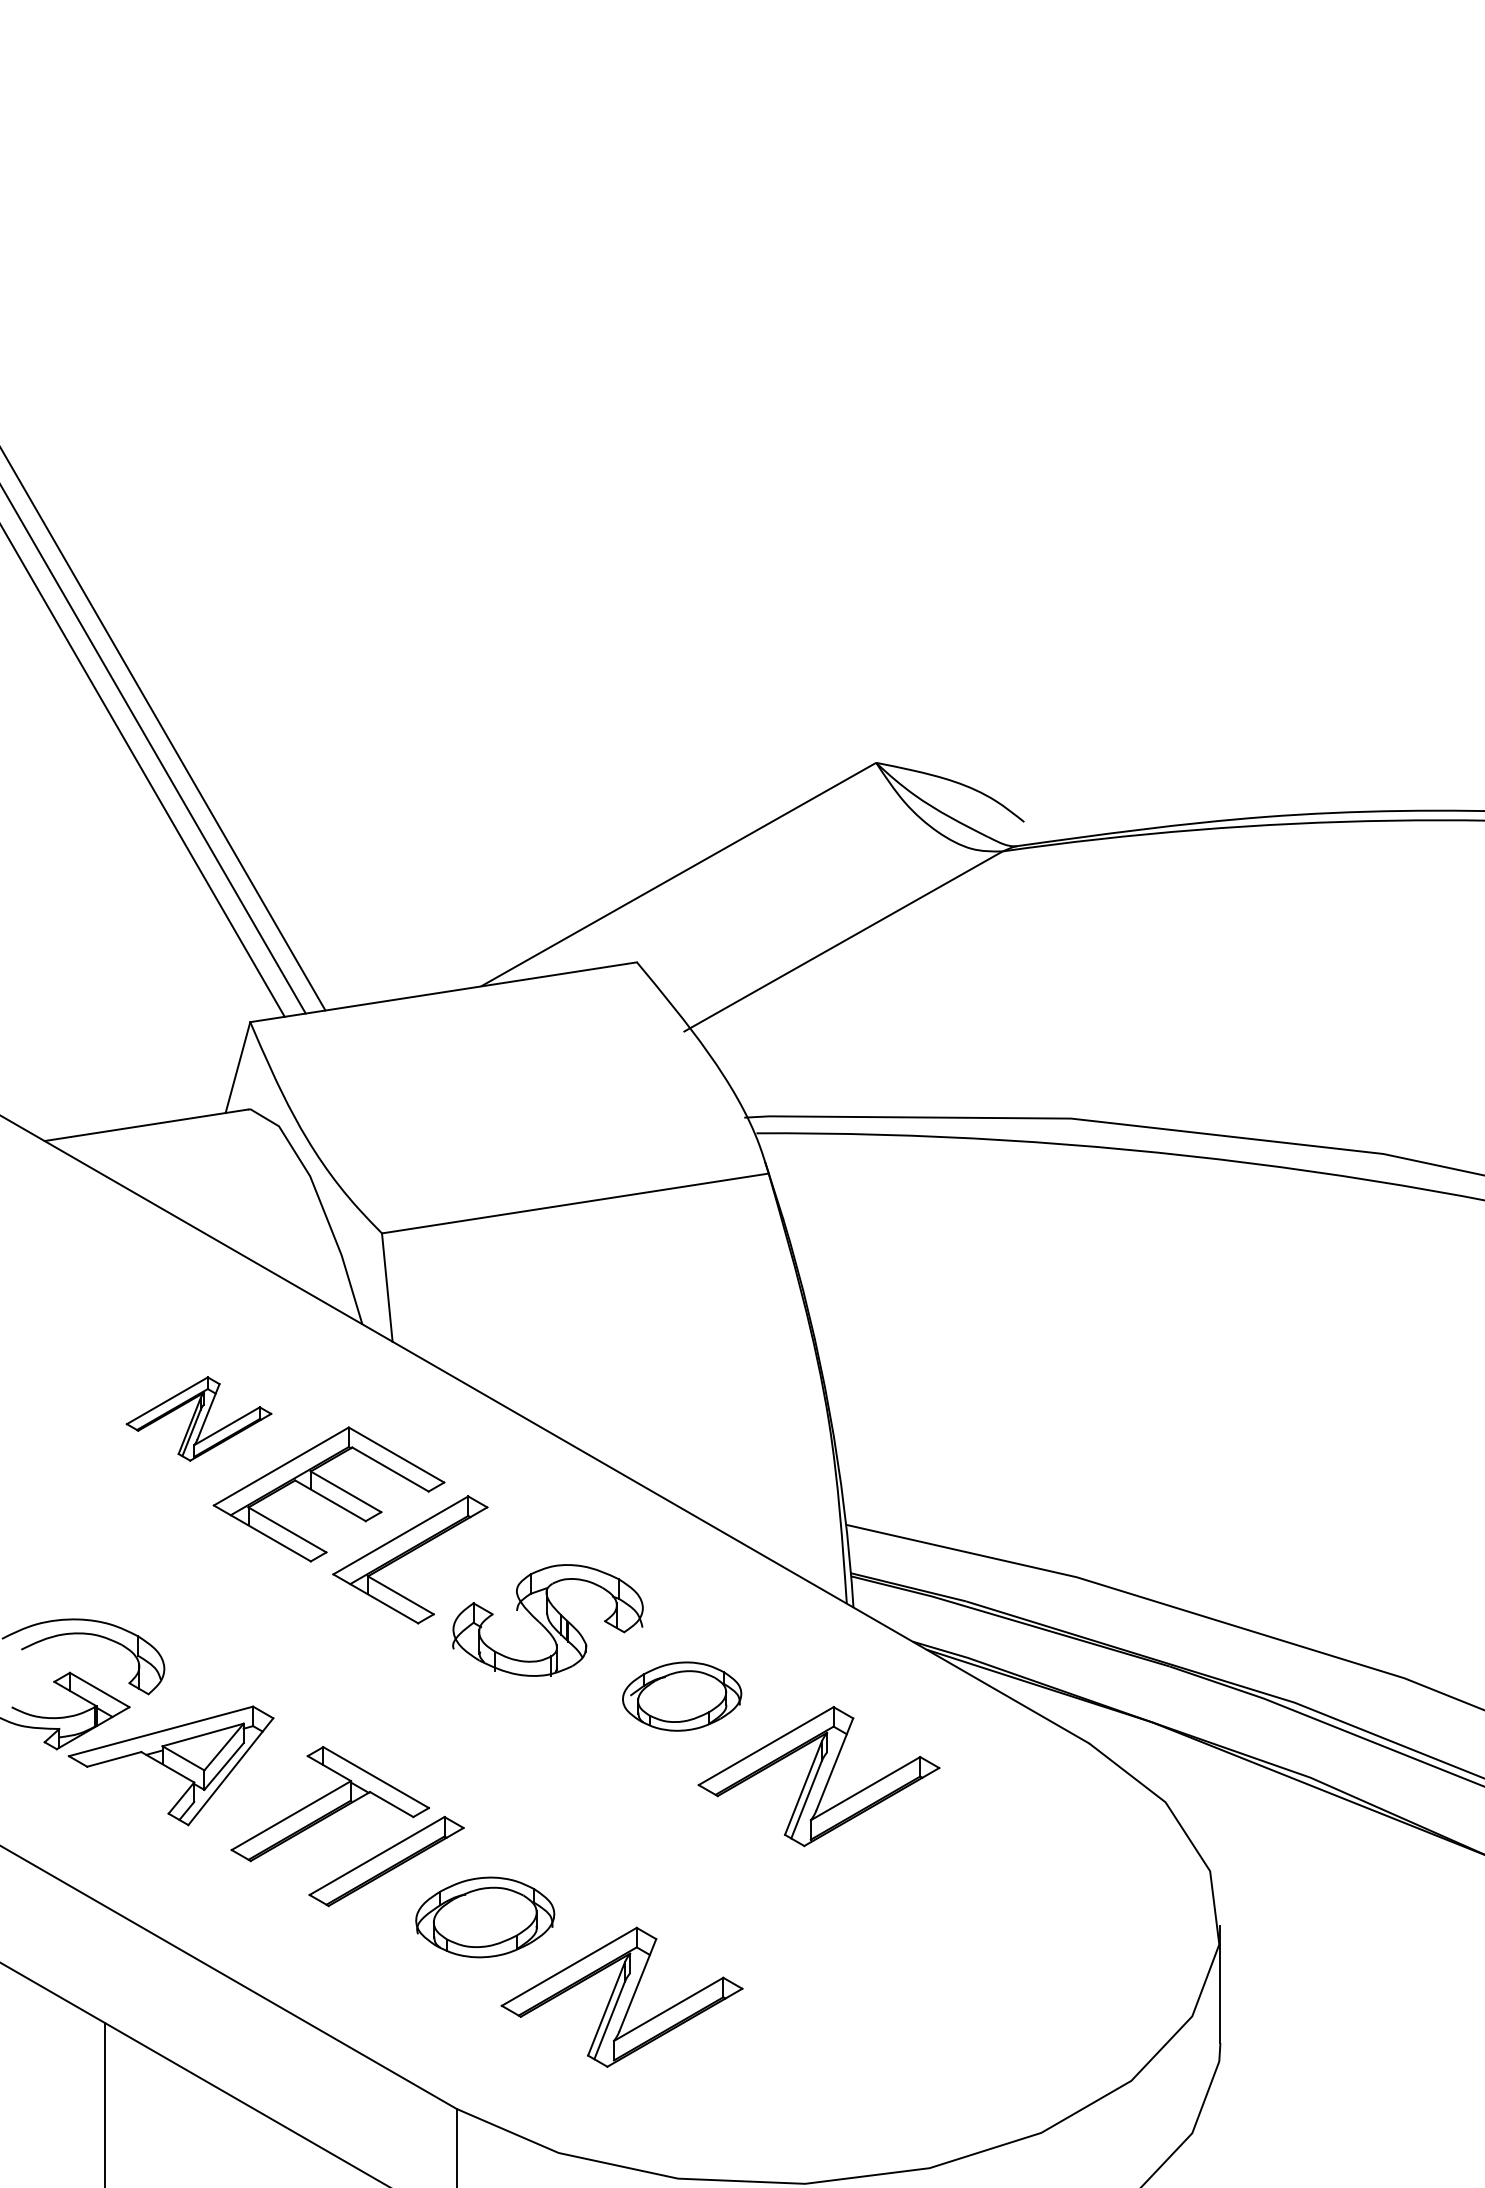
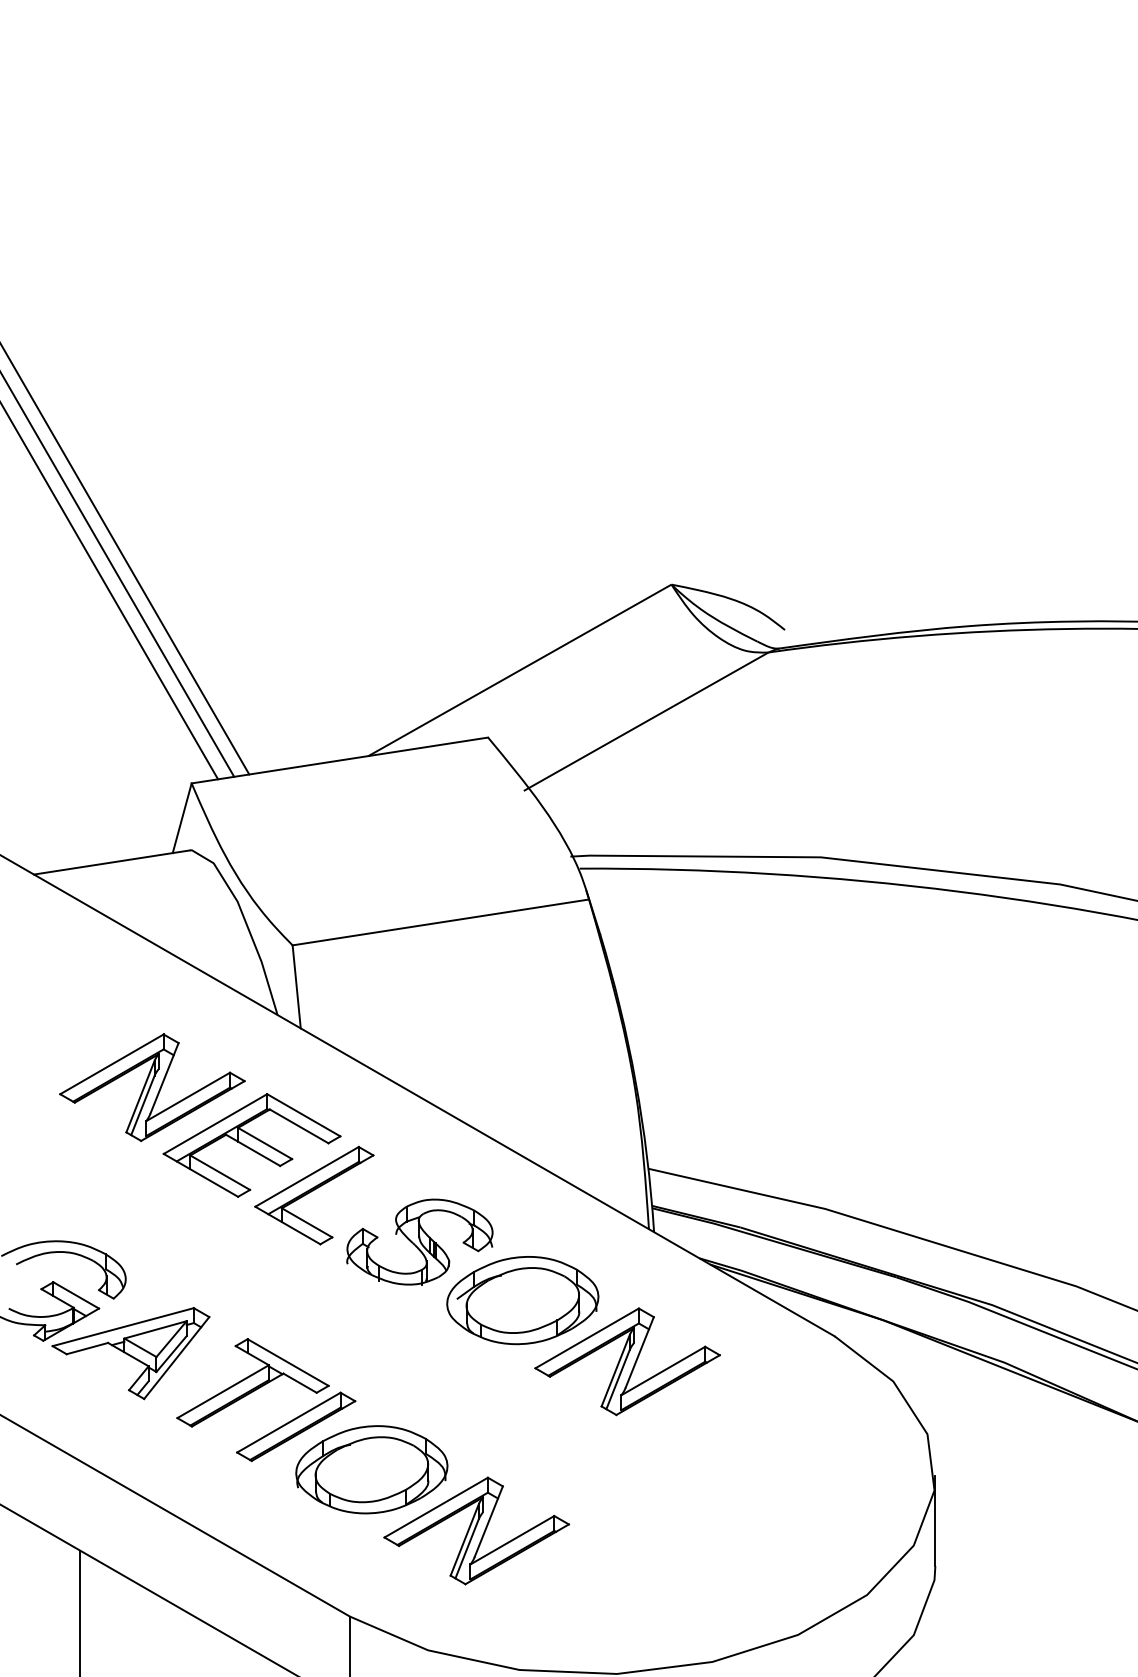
part: (198, 1418) -> (151, 1087), size x1.67
part: (681, 1696) -> (522, 1300), size x1.67
part: (484, 1917) -> (371, 1469), size x1.43

